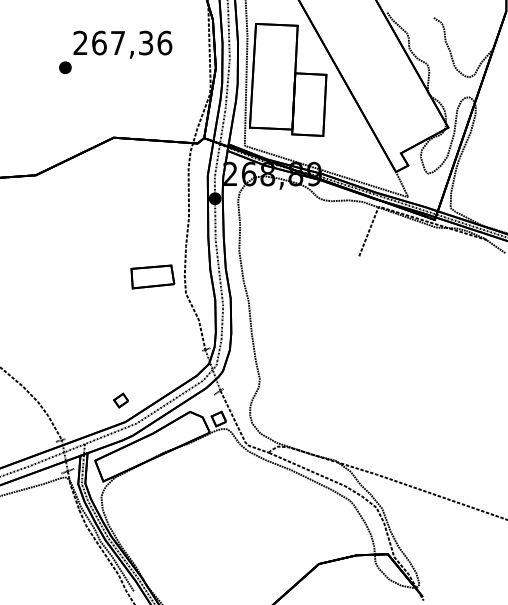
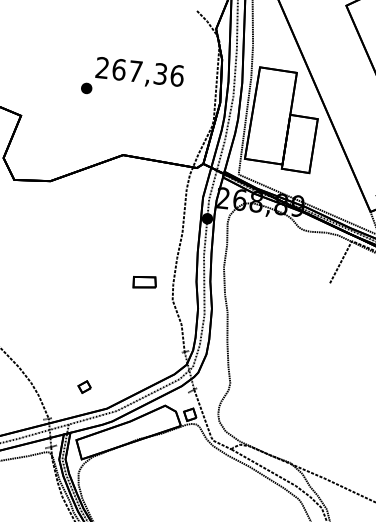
part: (152, 276) -> (144, 281), size x0.6
part: (120, 400) -> (84, 386), moved

